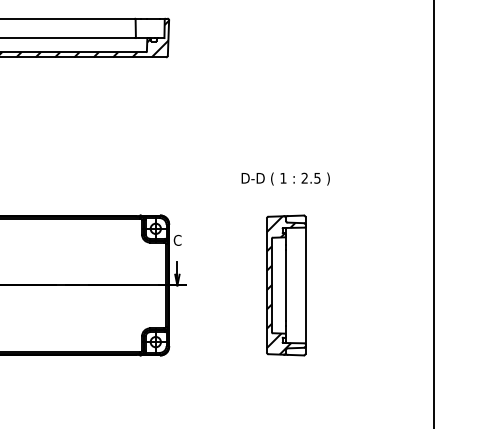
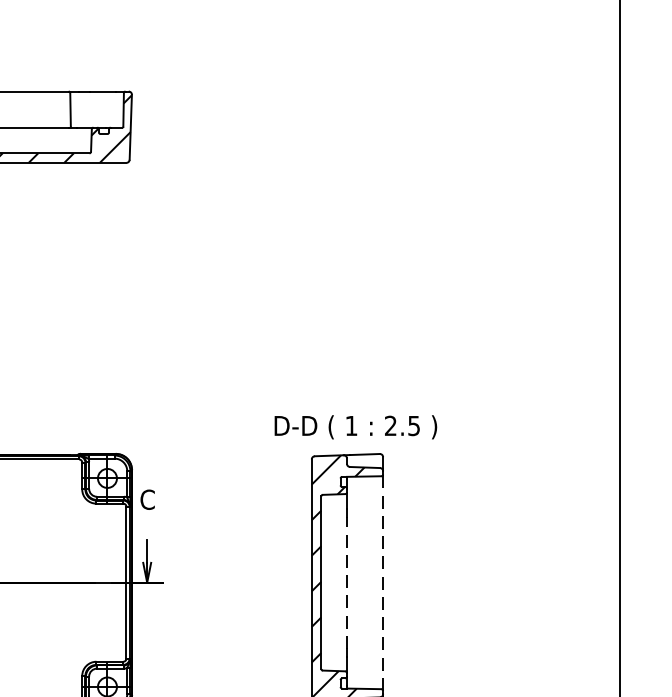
text: (285, 178) -> (355, 426), moved
line: (285, 285) -> (346, 582), solid -> dashed
line: (305, 285) -> (382, 582), solid -> dashed

